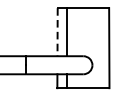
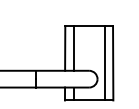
line: (57, 32) -> (65, 48), dashed -> solid
line: (99, 48) -> (104, 63), added

